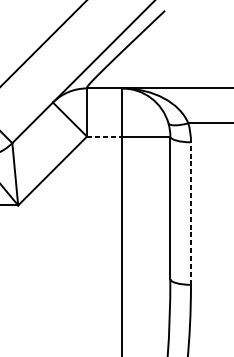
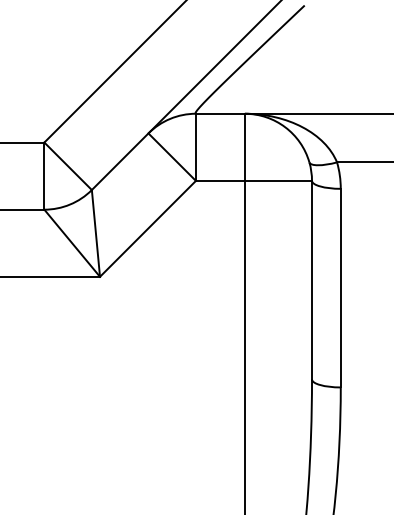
line: (104, 136) -> (220, 180), dashed -> solid
line: (190, 213) -> (340, 287), dashed -> solid

